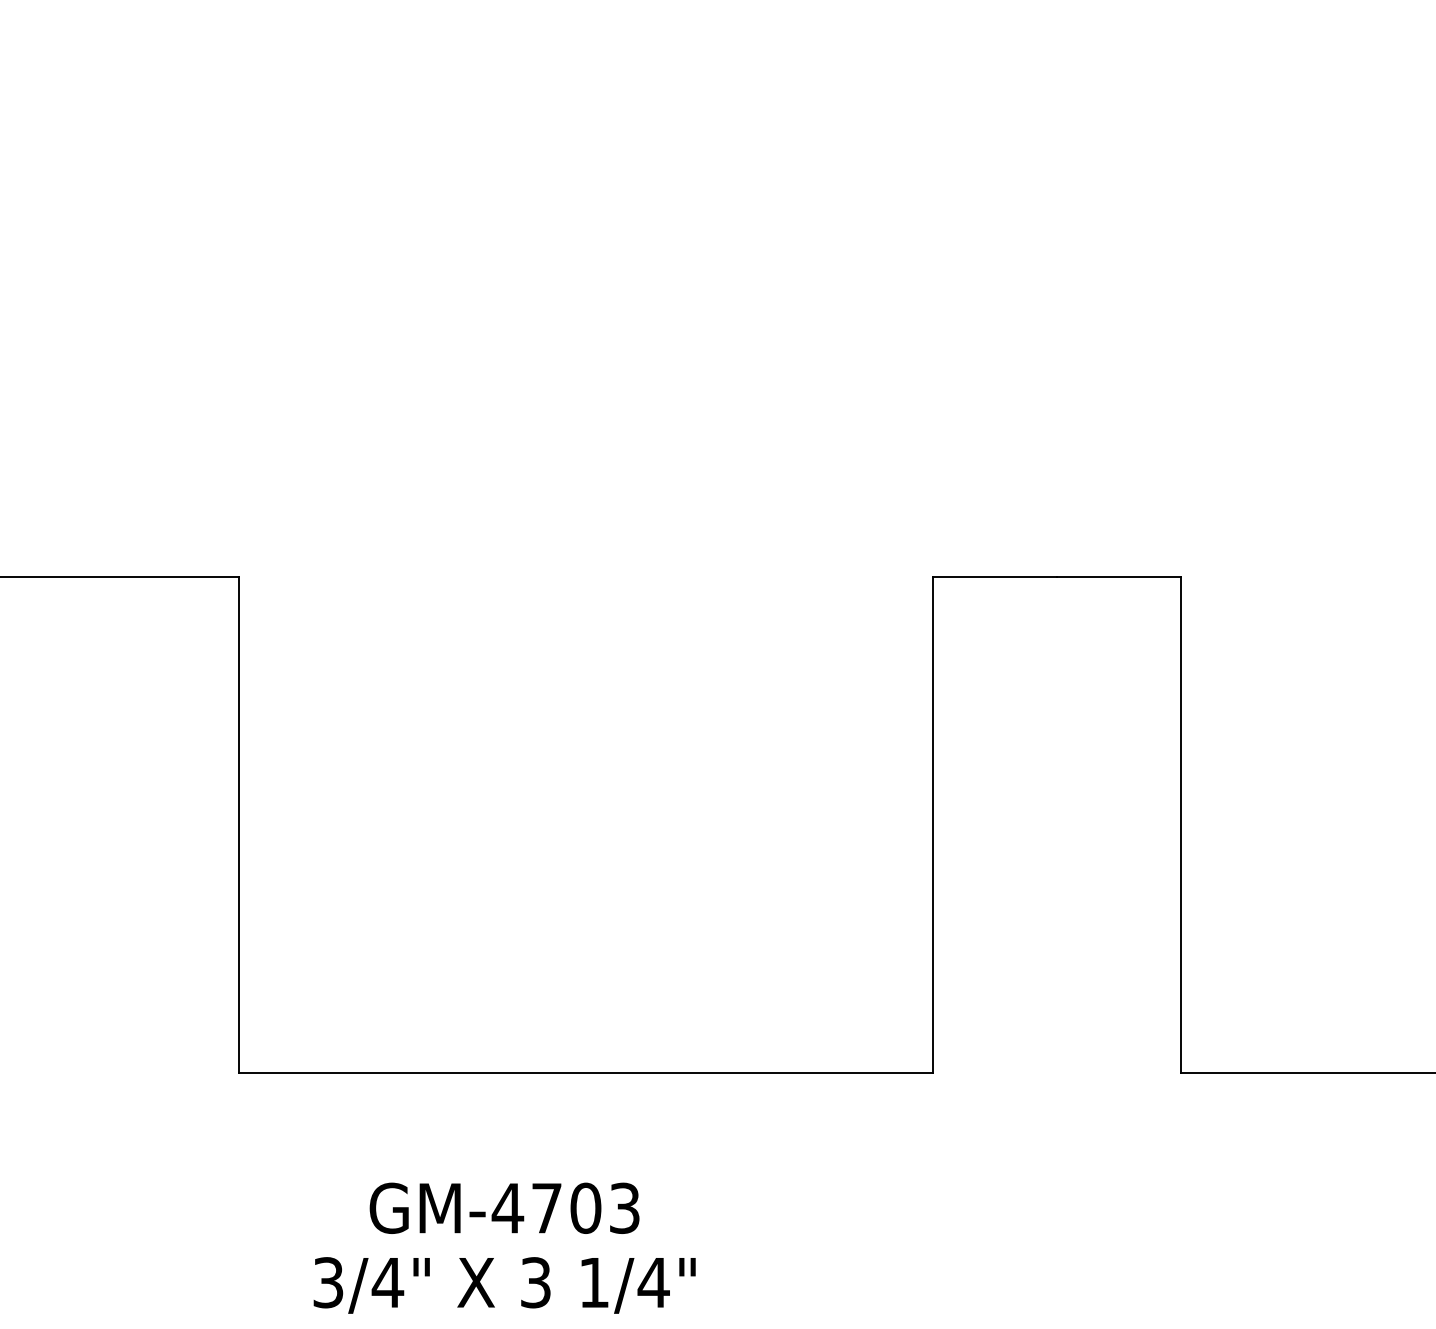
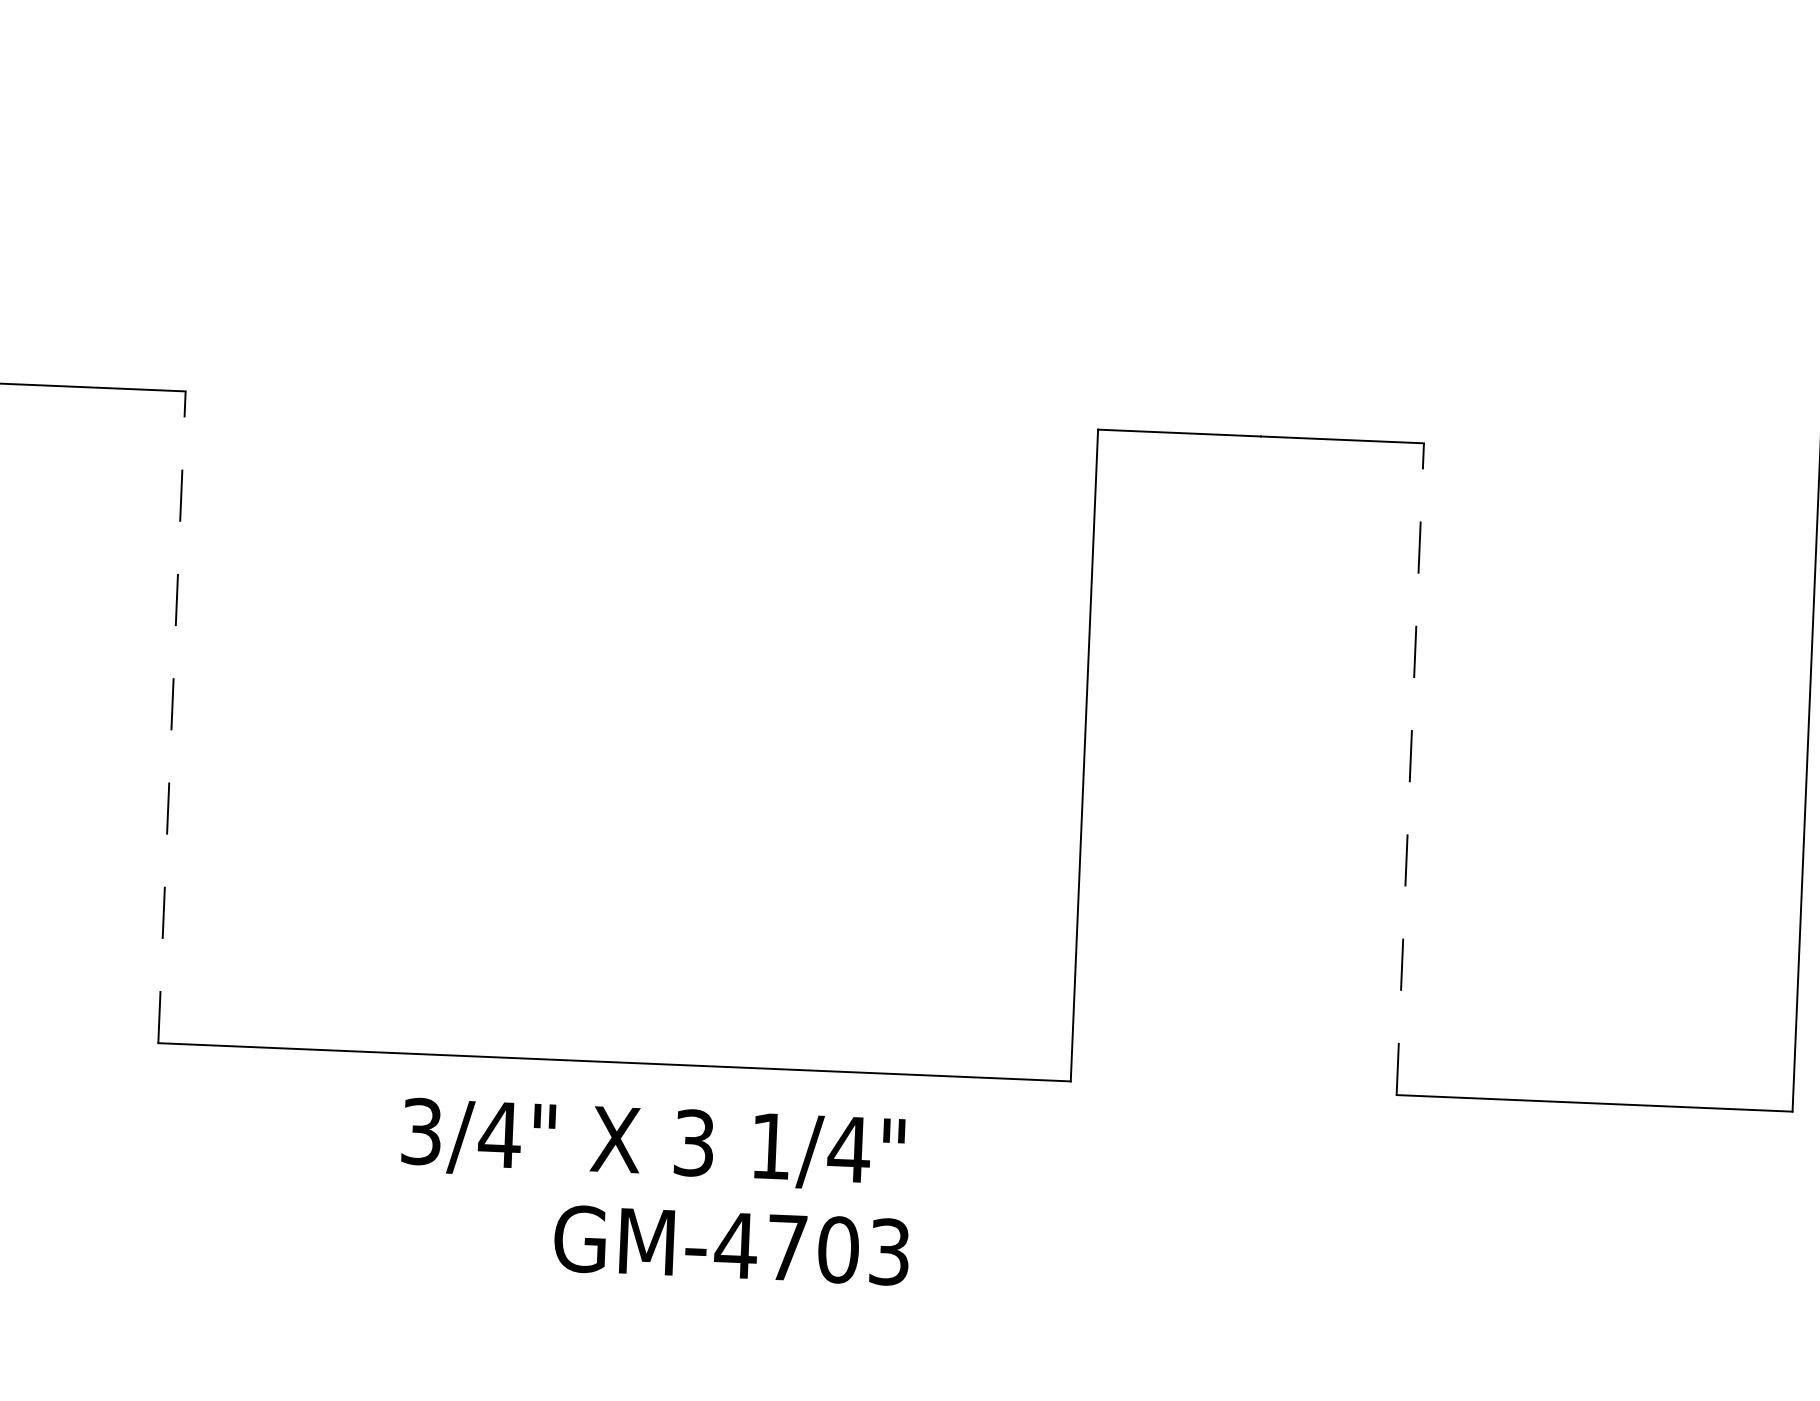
line: (238, 824) -> (171, 716), solid -> dashed
line: (1181, 824) -> (1410, 768), solid -> dashed
text: (504, 1207) -> (731, 1244), moved
text: (504, 1285) -> (652, 1144), moved

